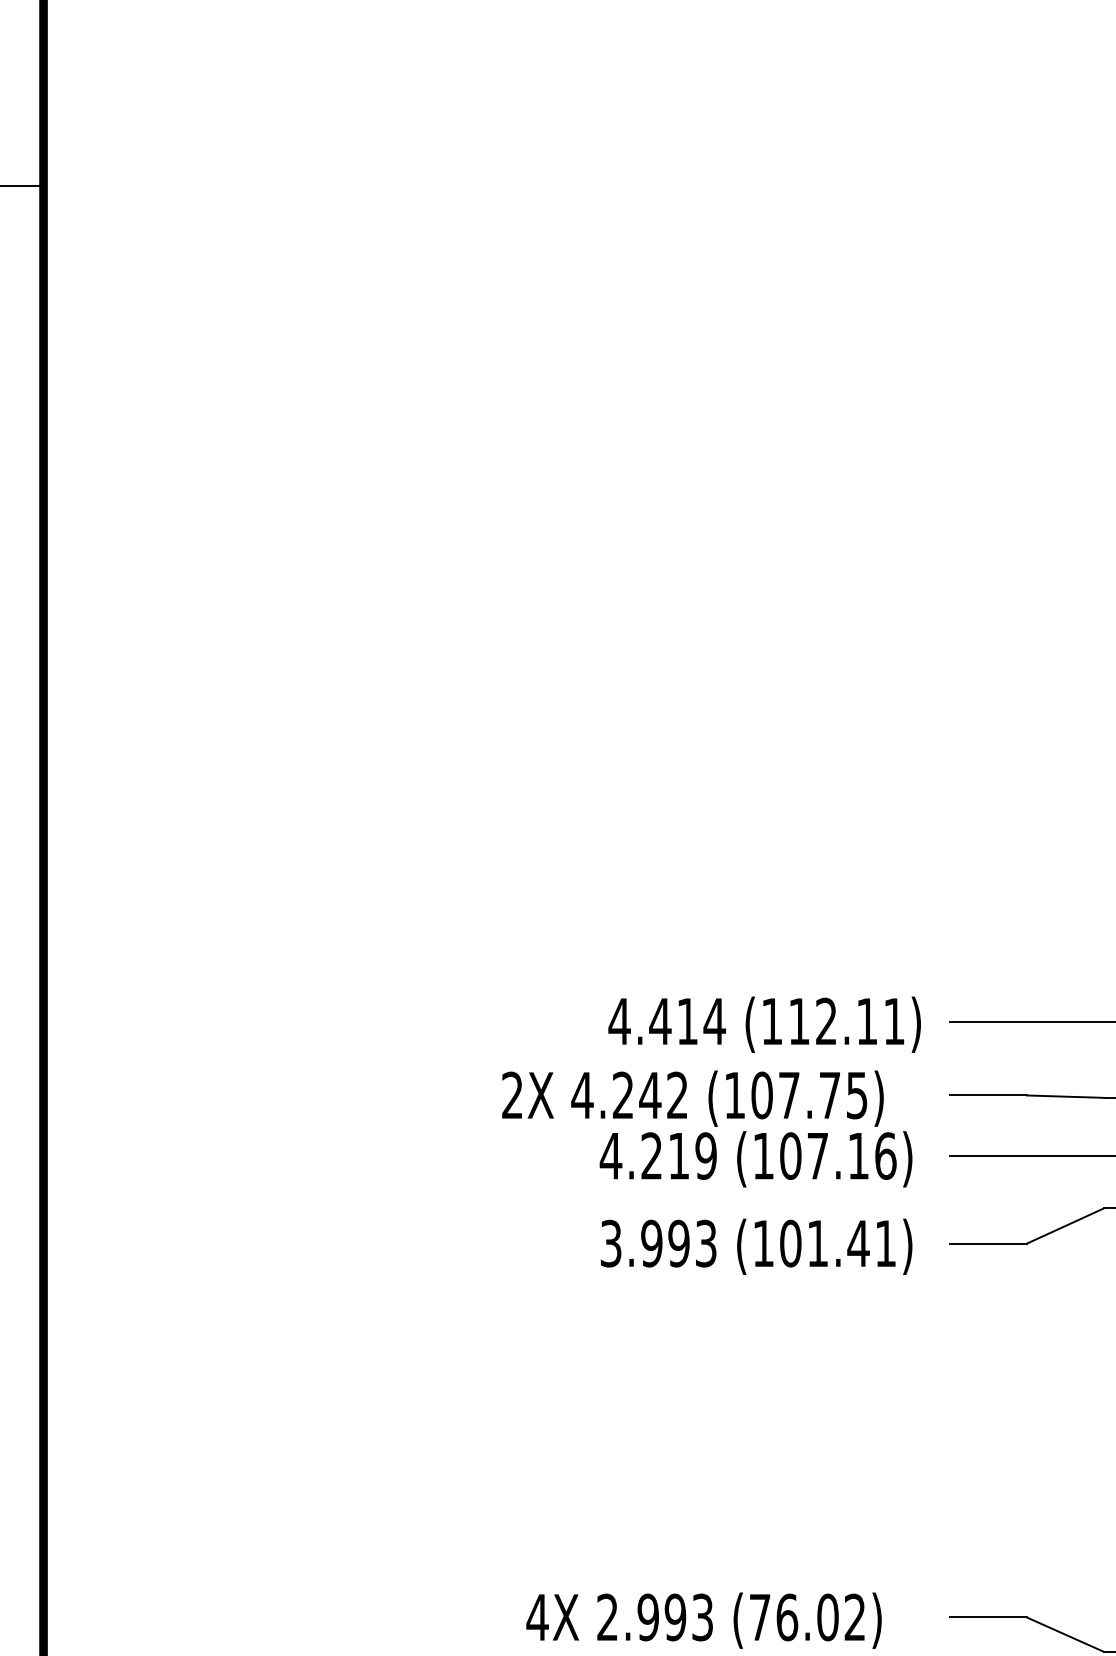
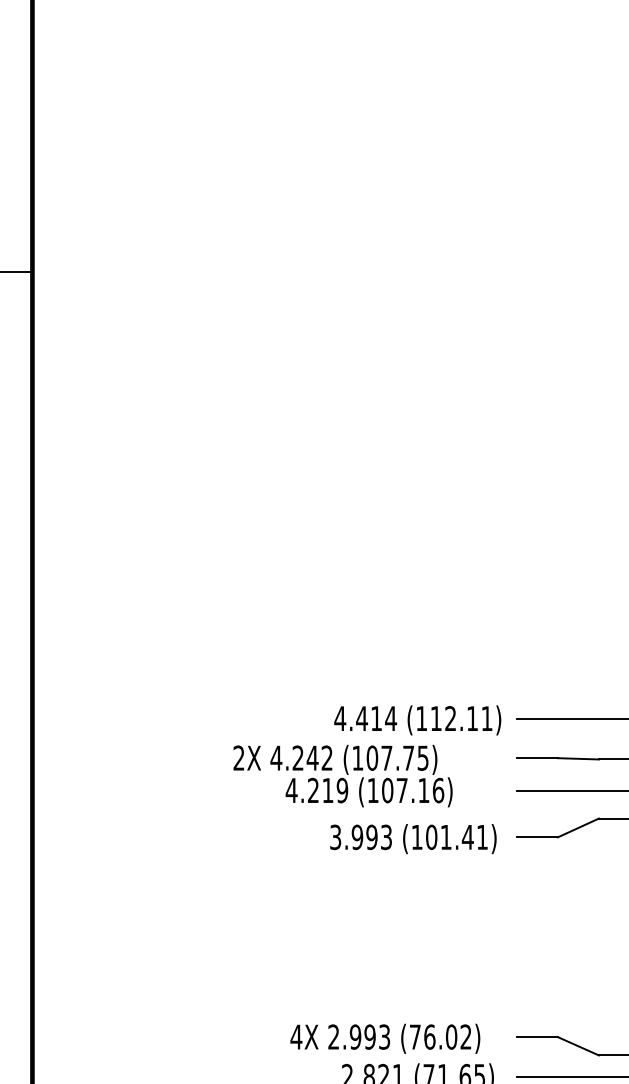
text: (706, 1127) -> (342, 775), moved

